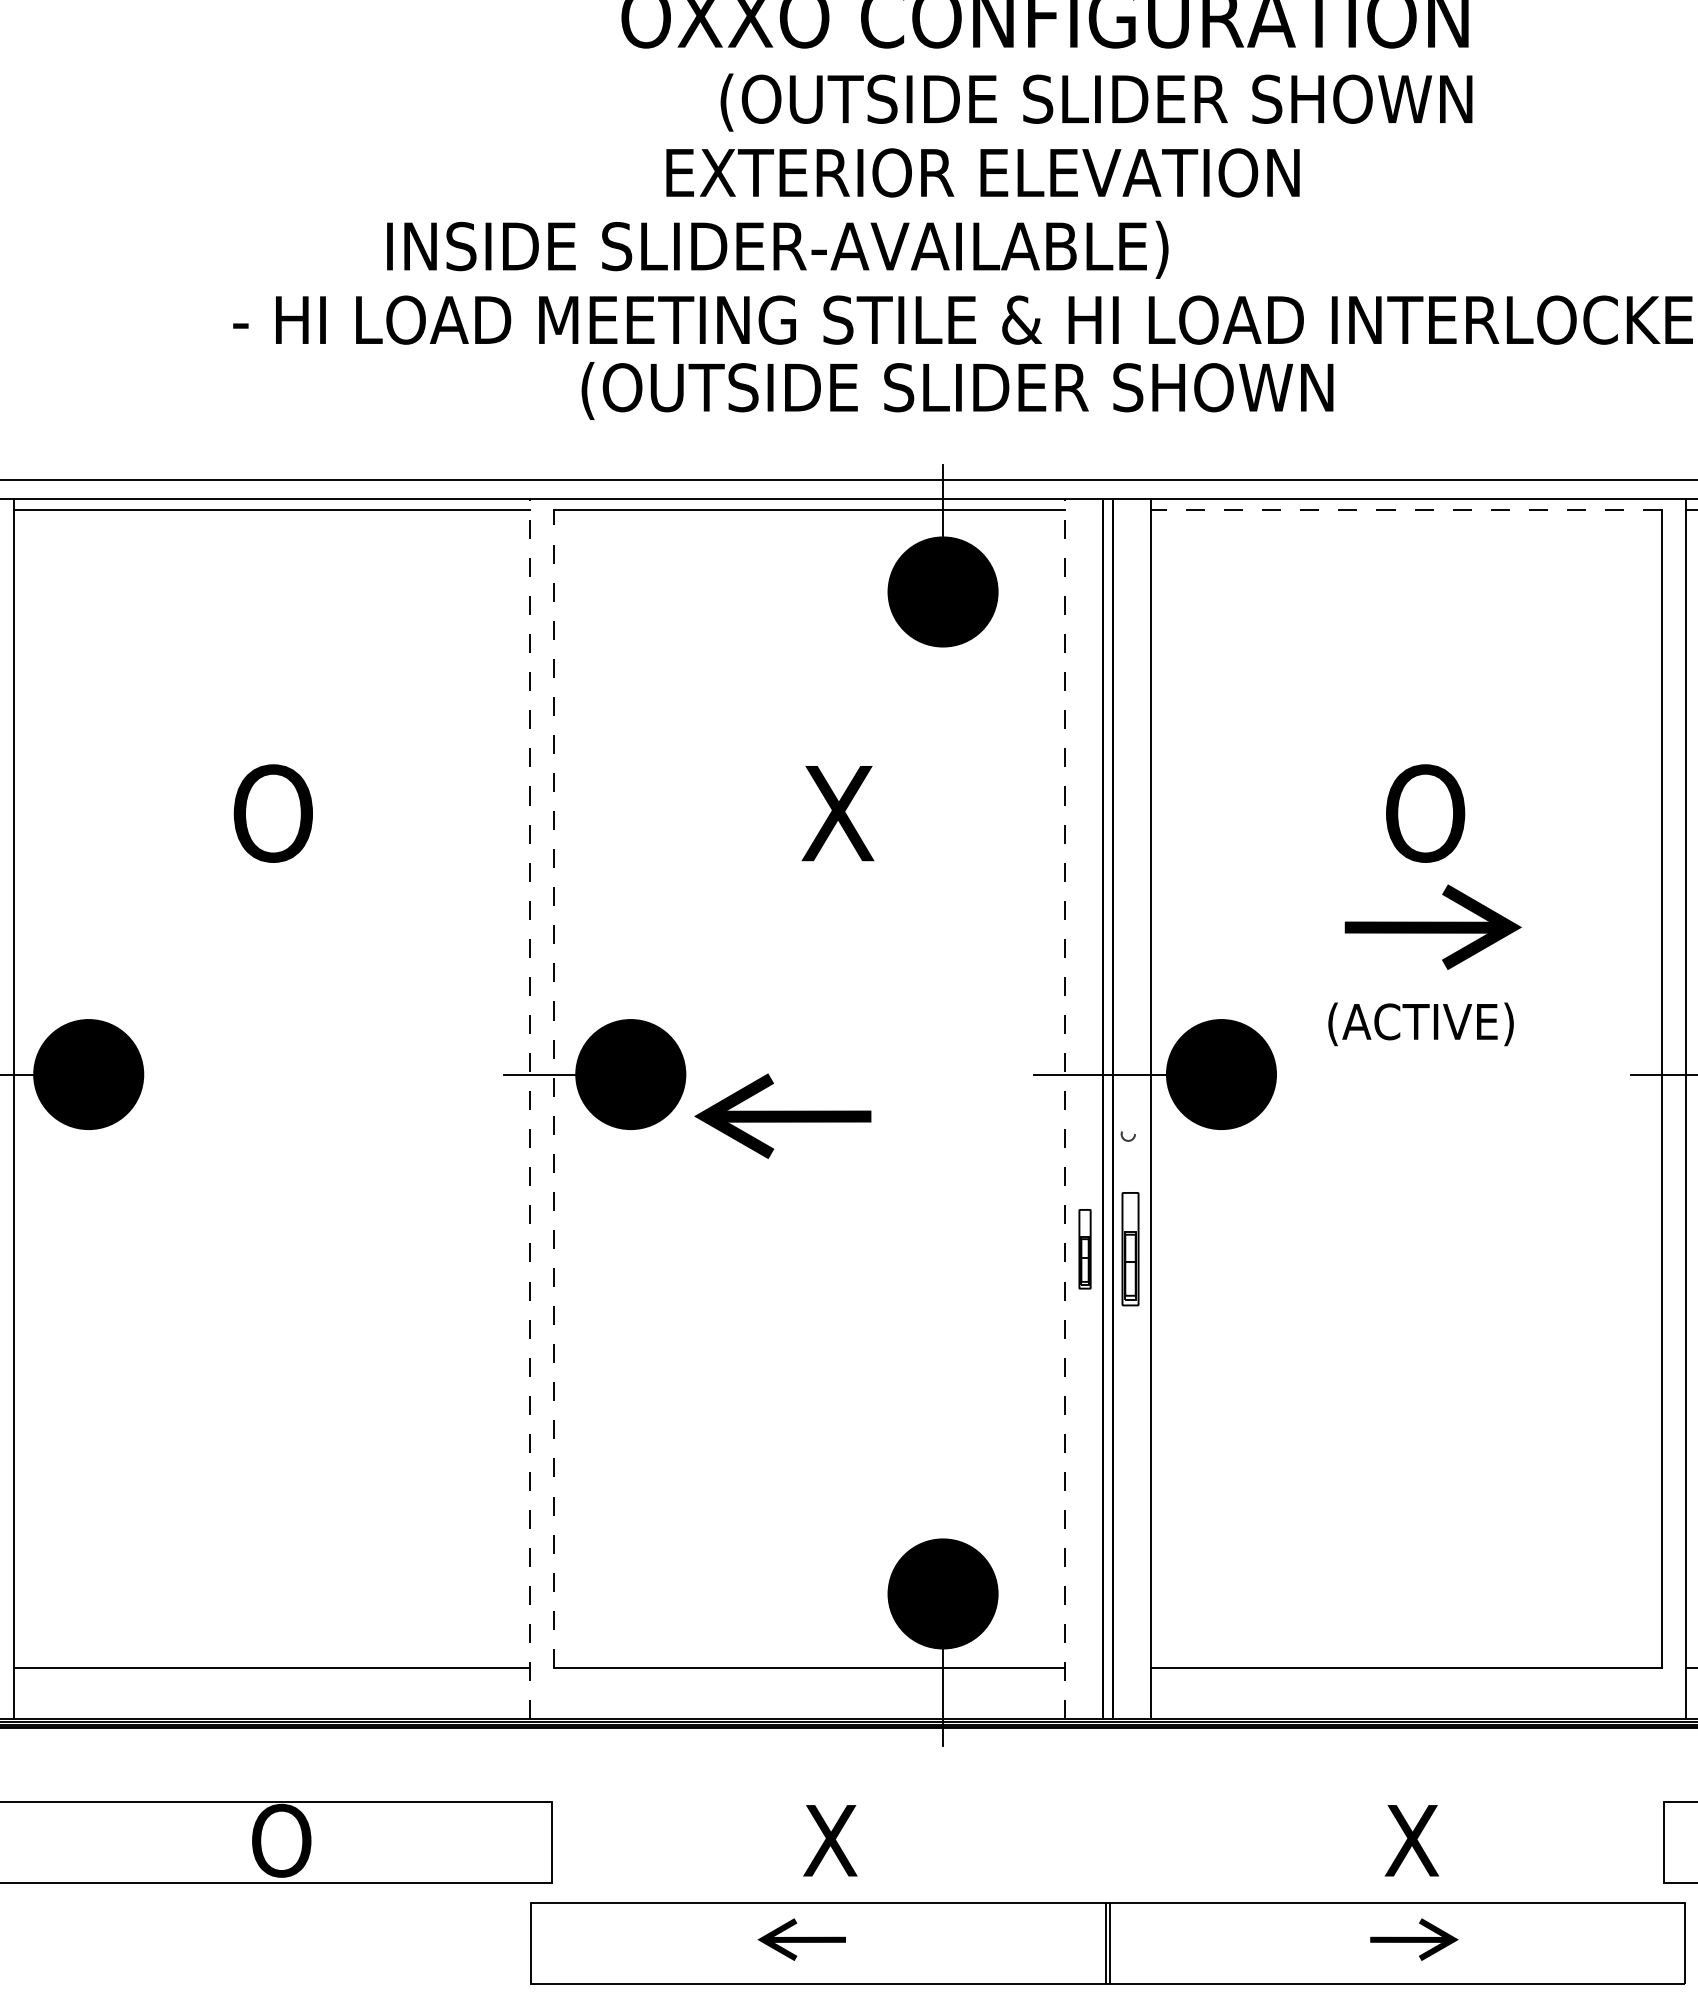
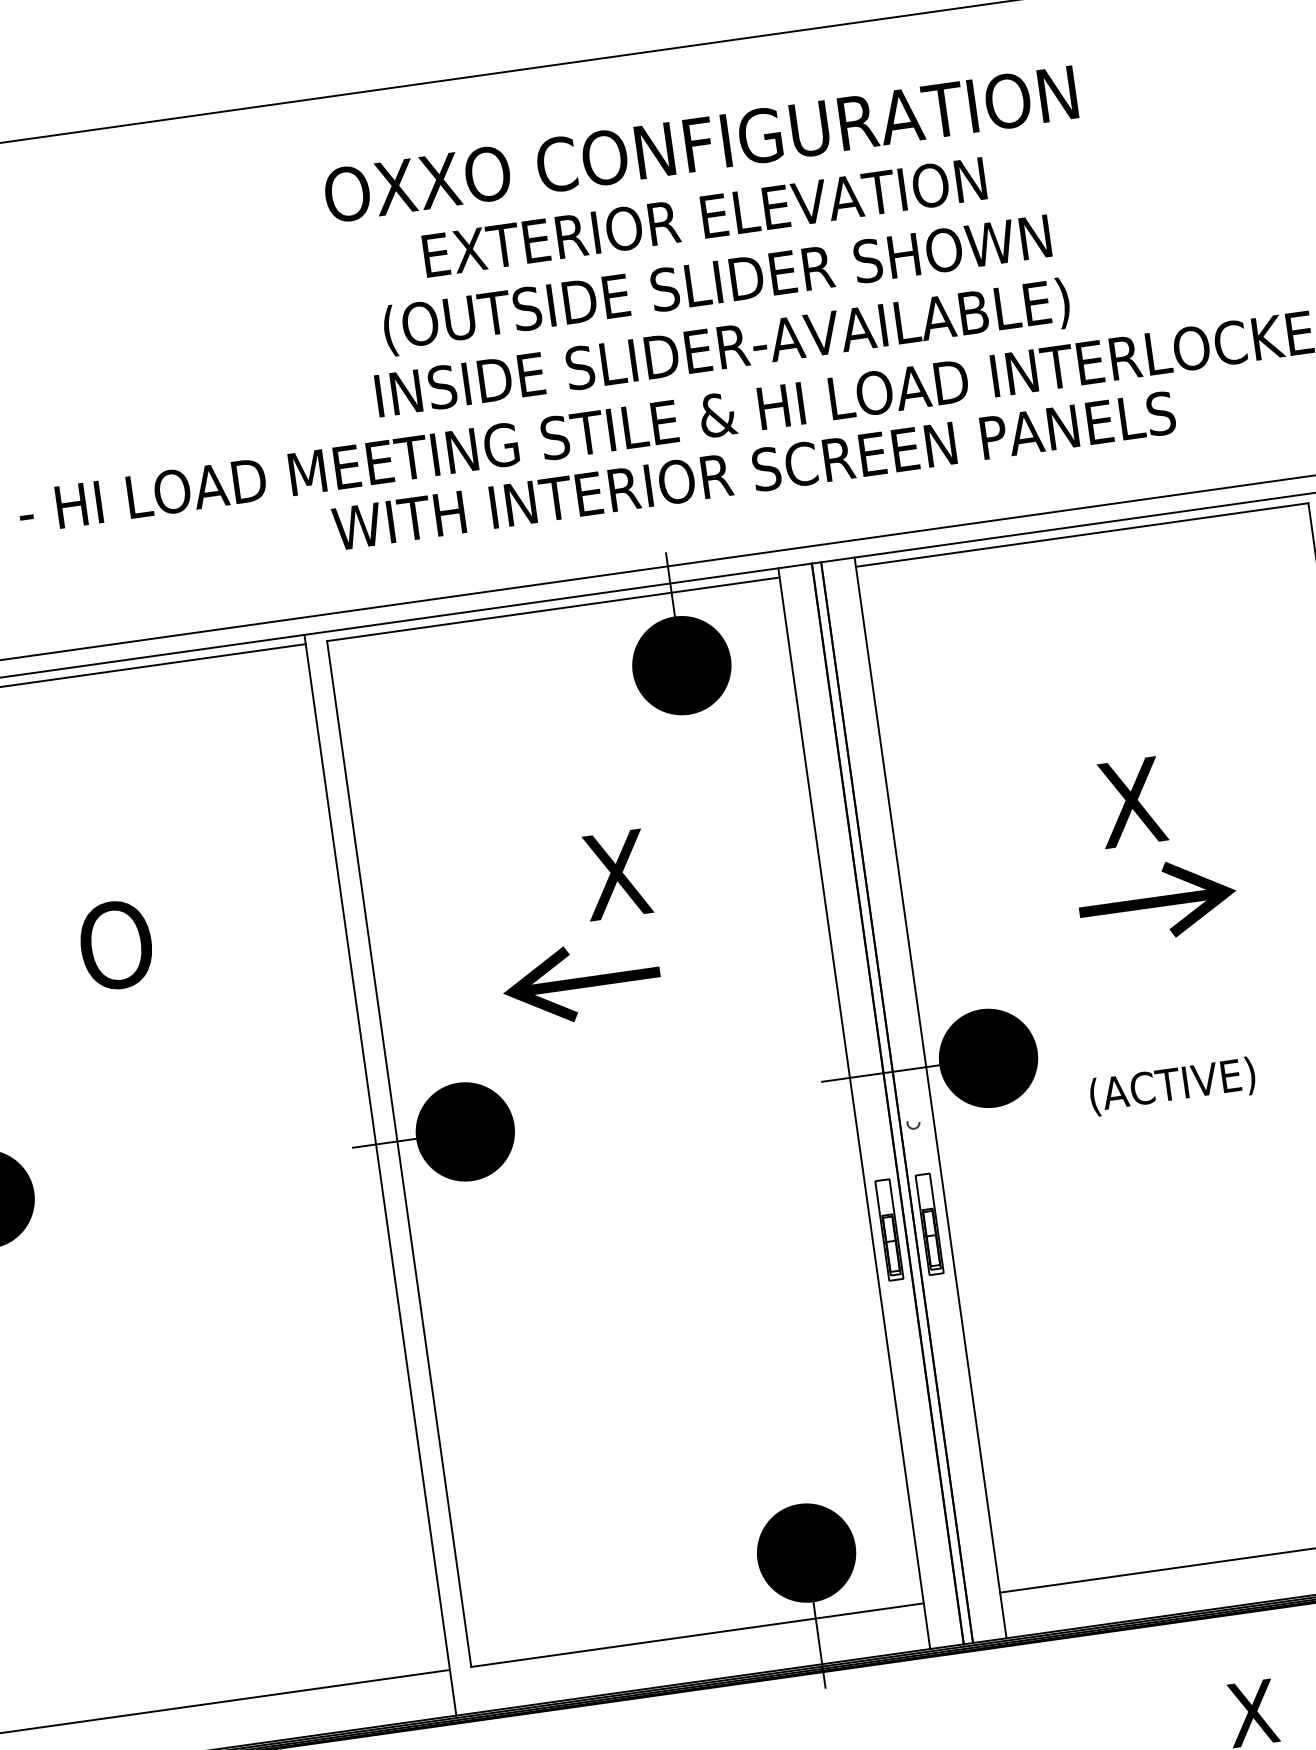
text: (1096, 102) -> (756, 213), (OUTSIDE SLIDER SHOWN -> EXTERIOR ELEVATION
text: (1041, 176) -> (717, 285), EXTERIOR ELEVATION -> (OUTSIDE SLIDER SHOWN
text: (777, 249) -> (722, 350), moved
text: (1052, 391) -> (753, 474), (OUTSIDE SLIDER SHOWN -> WITH INTERIOR SCREEN PANELS
line: (1406, 509) -> (1082, 534), dashed -> solid
text: (1424, 813) -> (1135, 801), O -> X
text: (1420, 1024) -> (1172, 1086), moved
line: (554, 1088) -> (399, 1153), dashed -> solid
line: (530, 1108) -> (380, 1174), dashed -> solid
line: (1065, 1108) -> (854, 1107), dashed -> solid
part: (782, 1115) -> (581, 981), moved
part: (1084, 1249) -> (888, 1230), size x1.43

